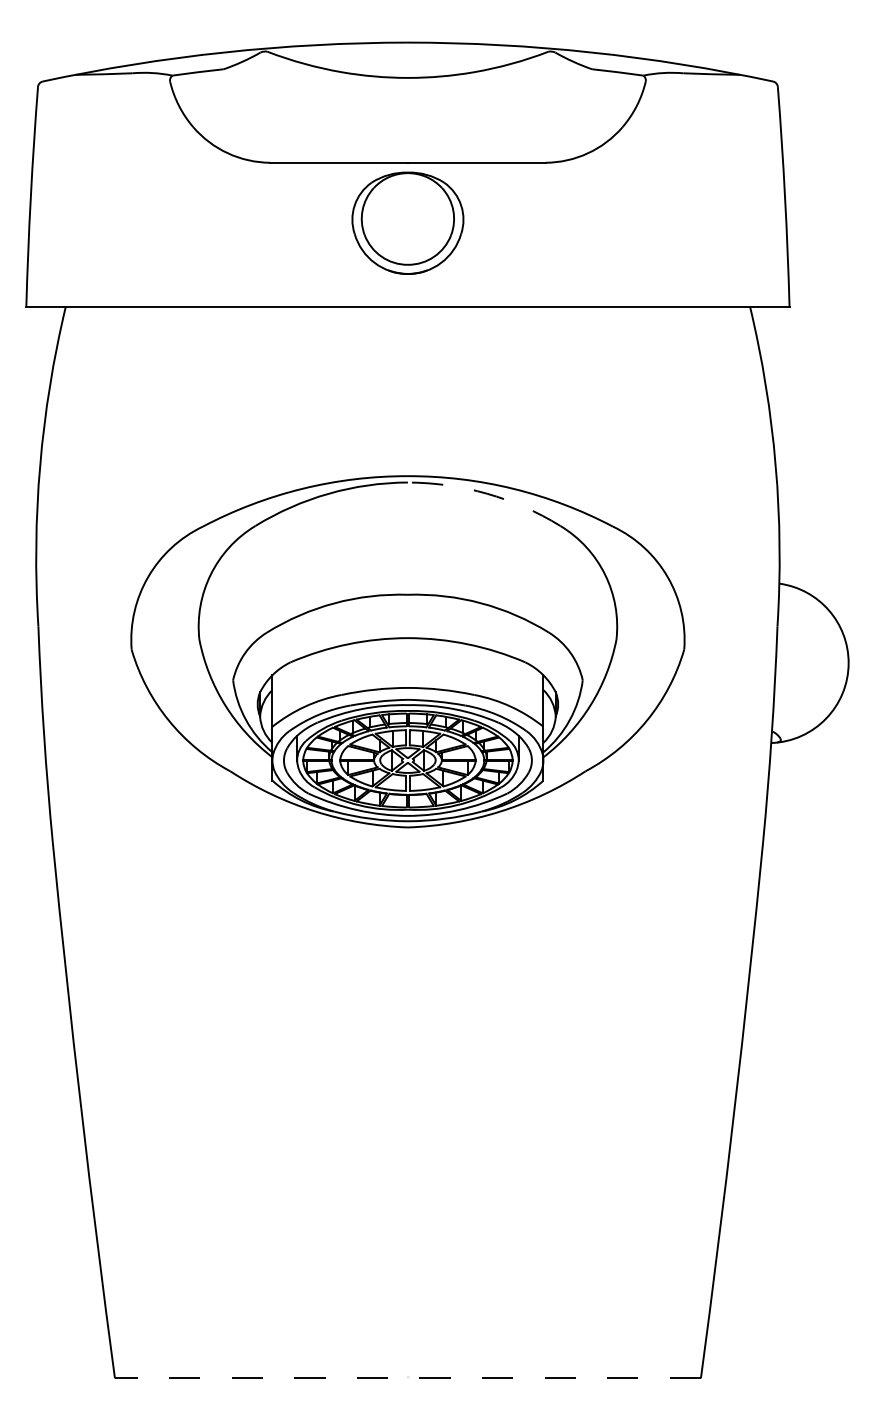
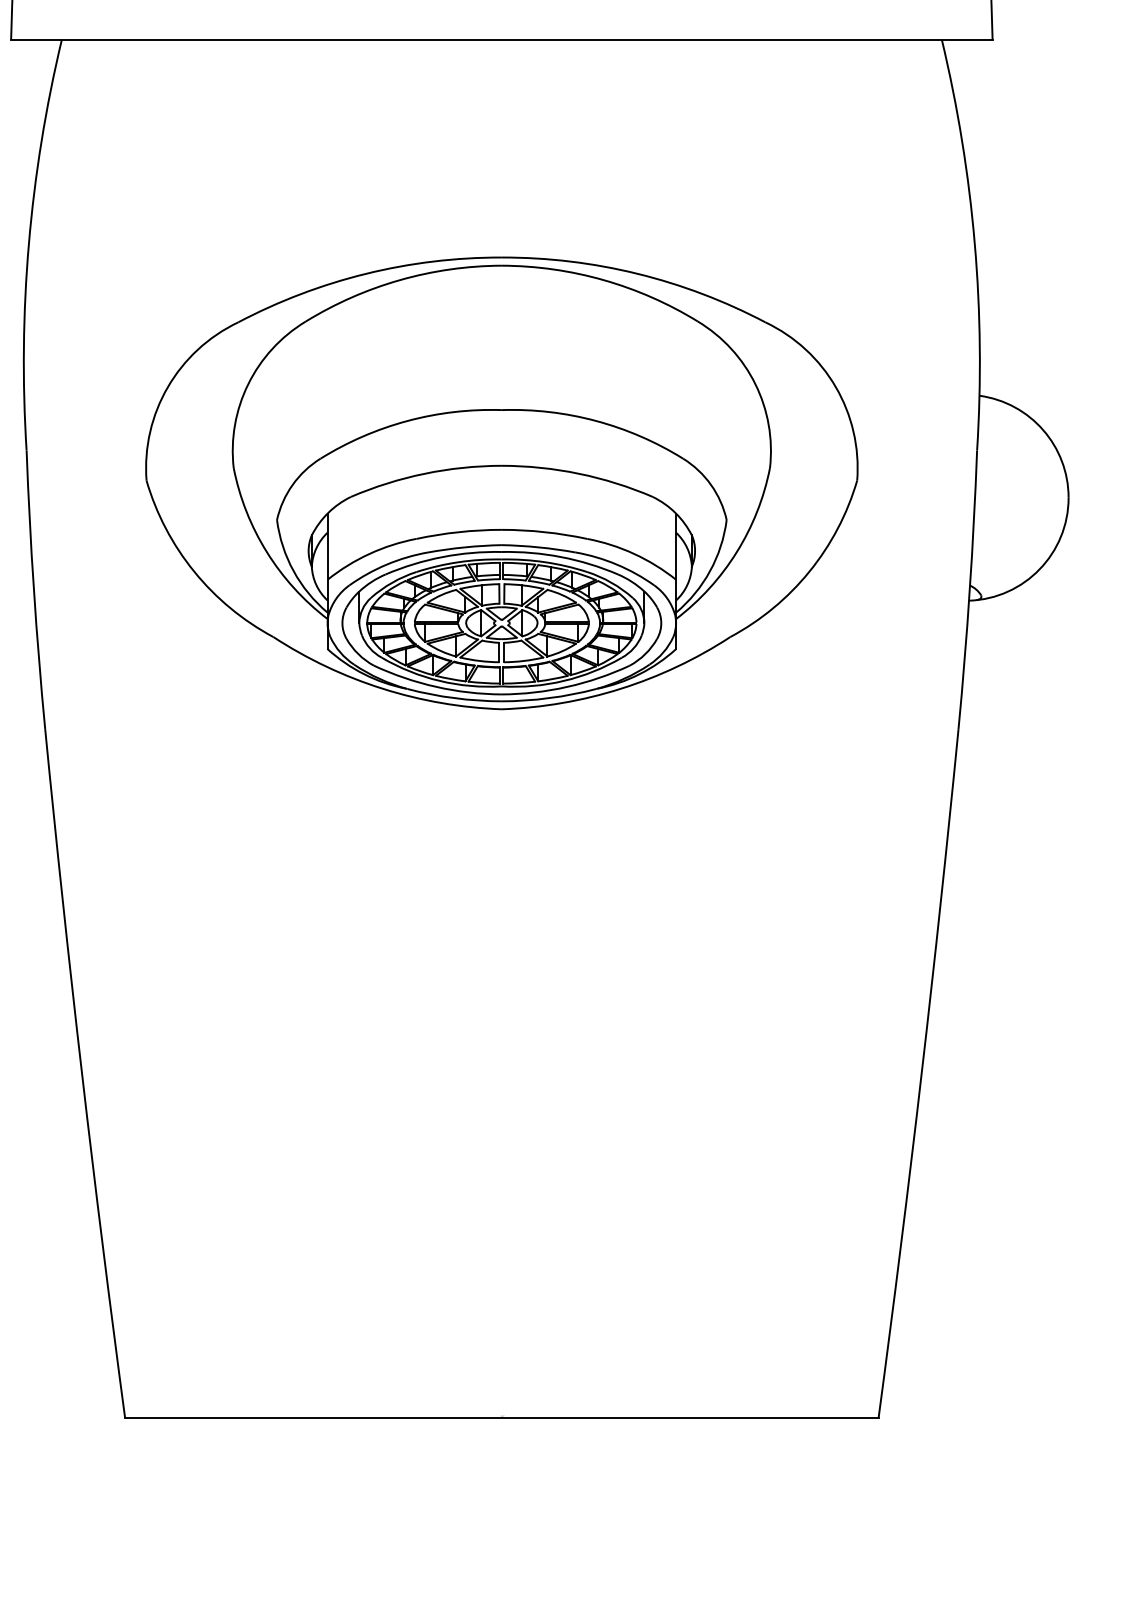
arc: (487, 493) -> (604, 279), dashed -> solid
line: (407, 1378) -> (501, 1417), dashed -> solid

